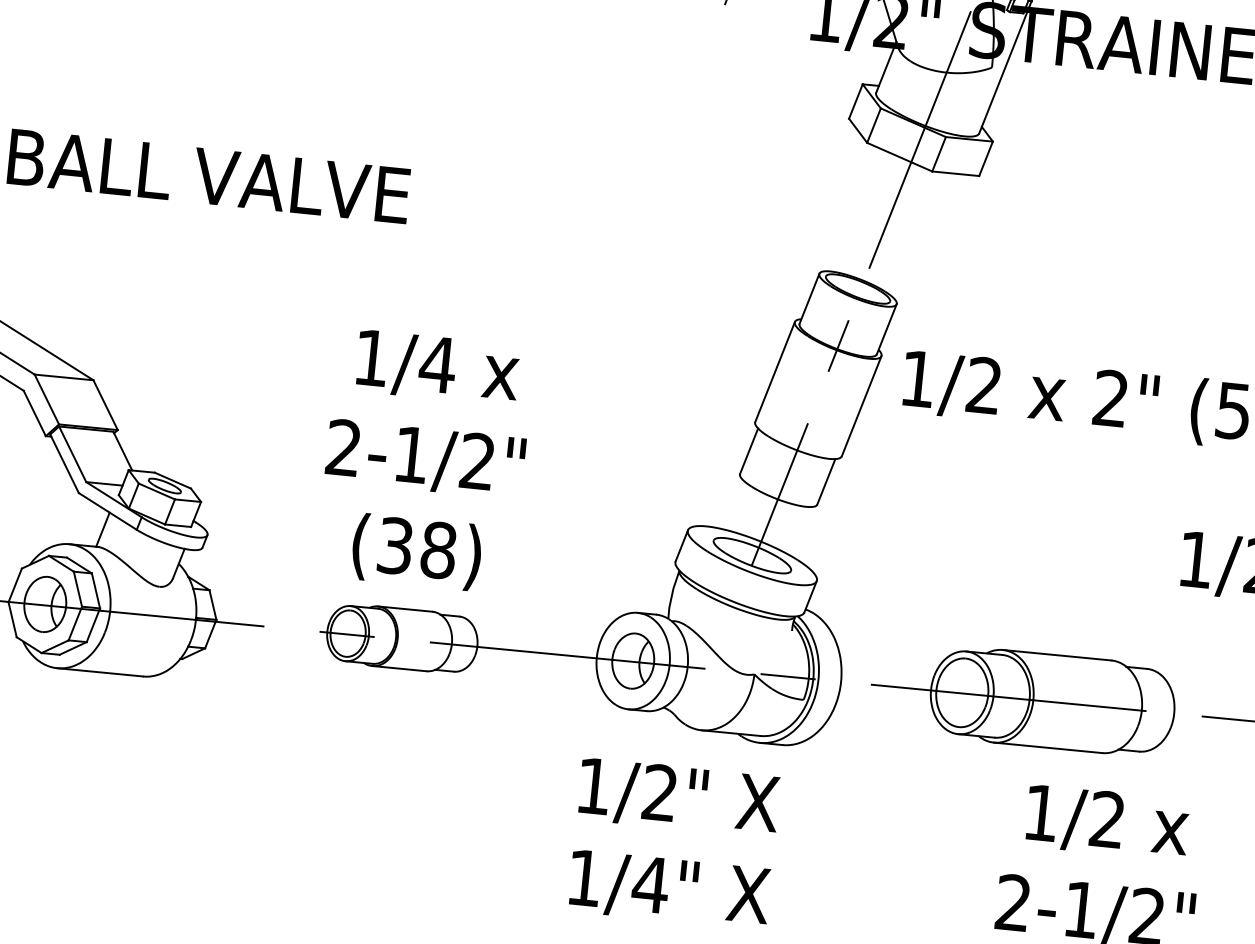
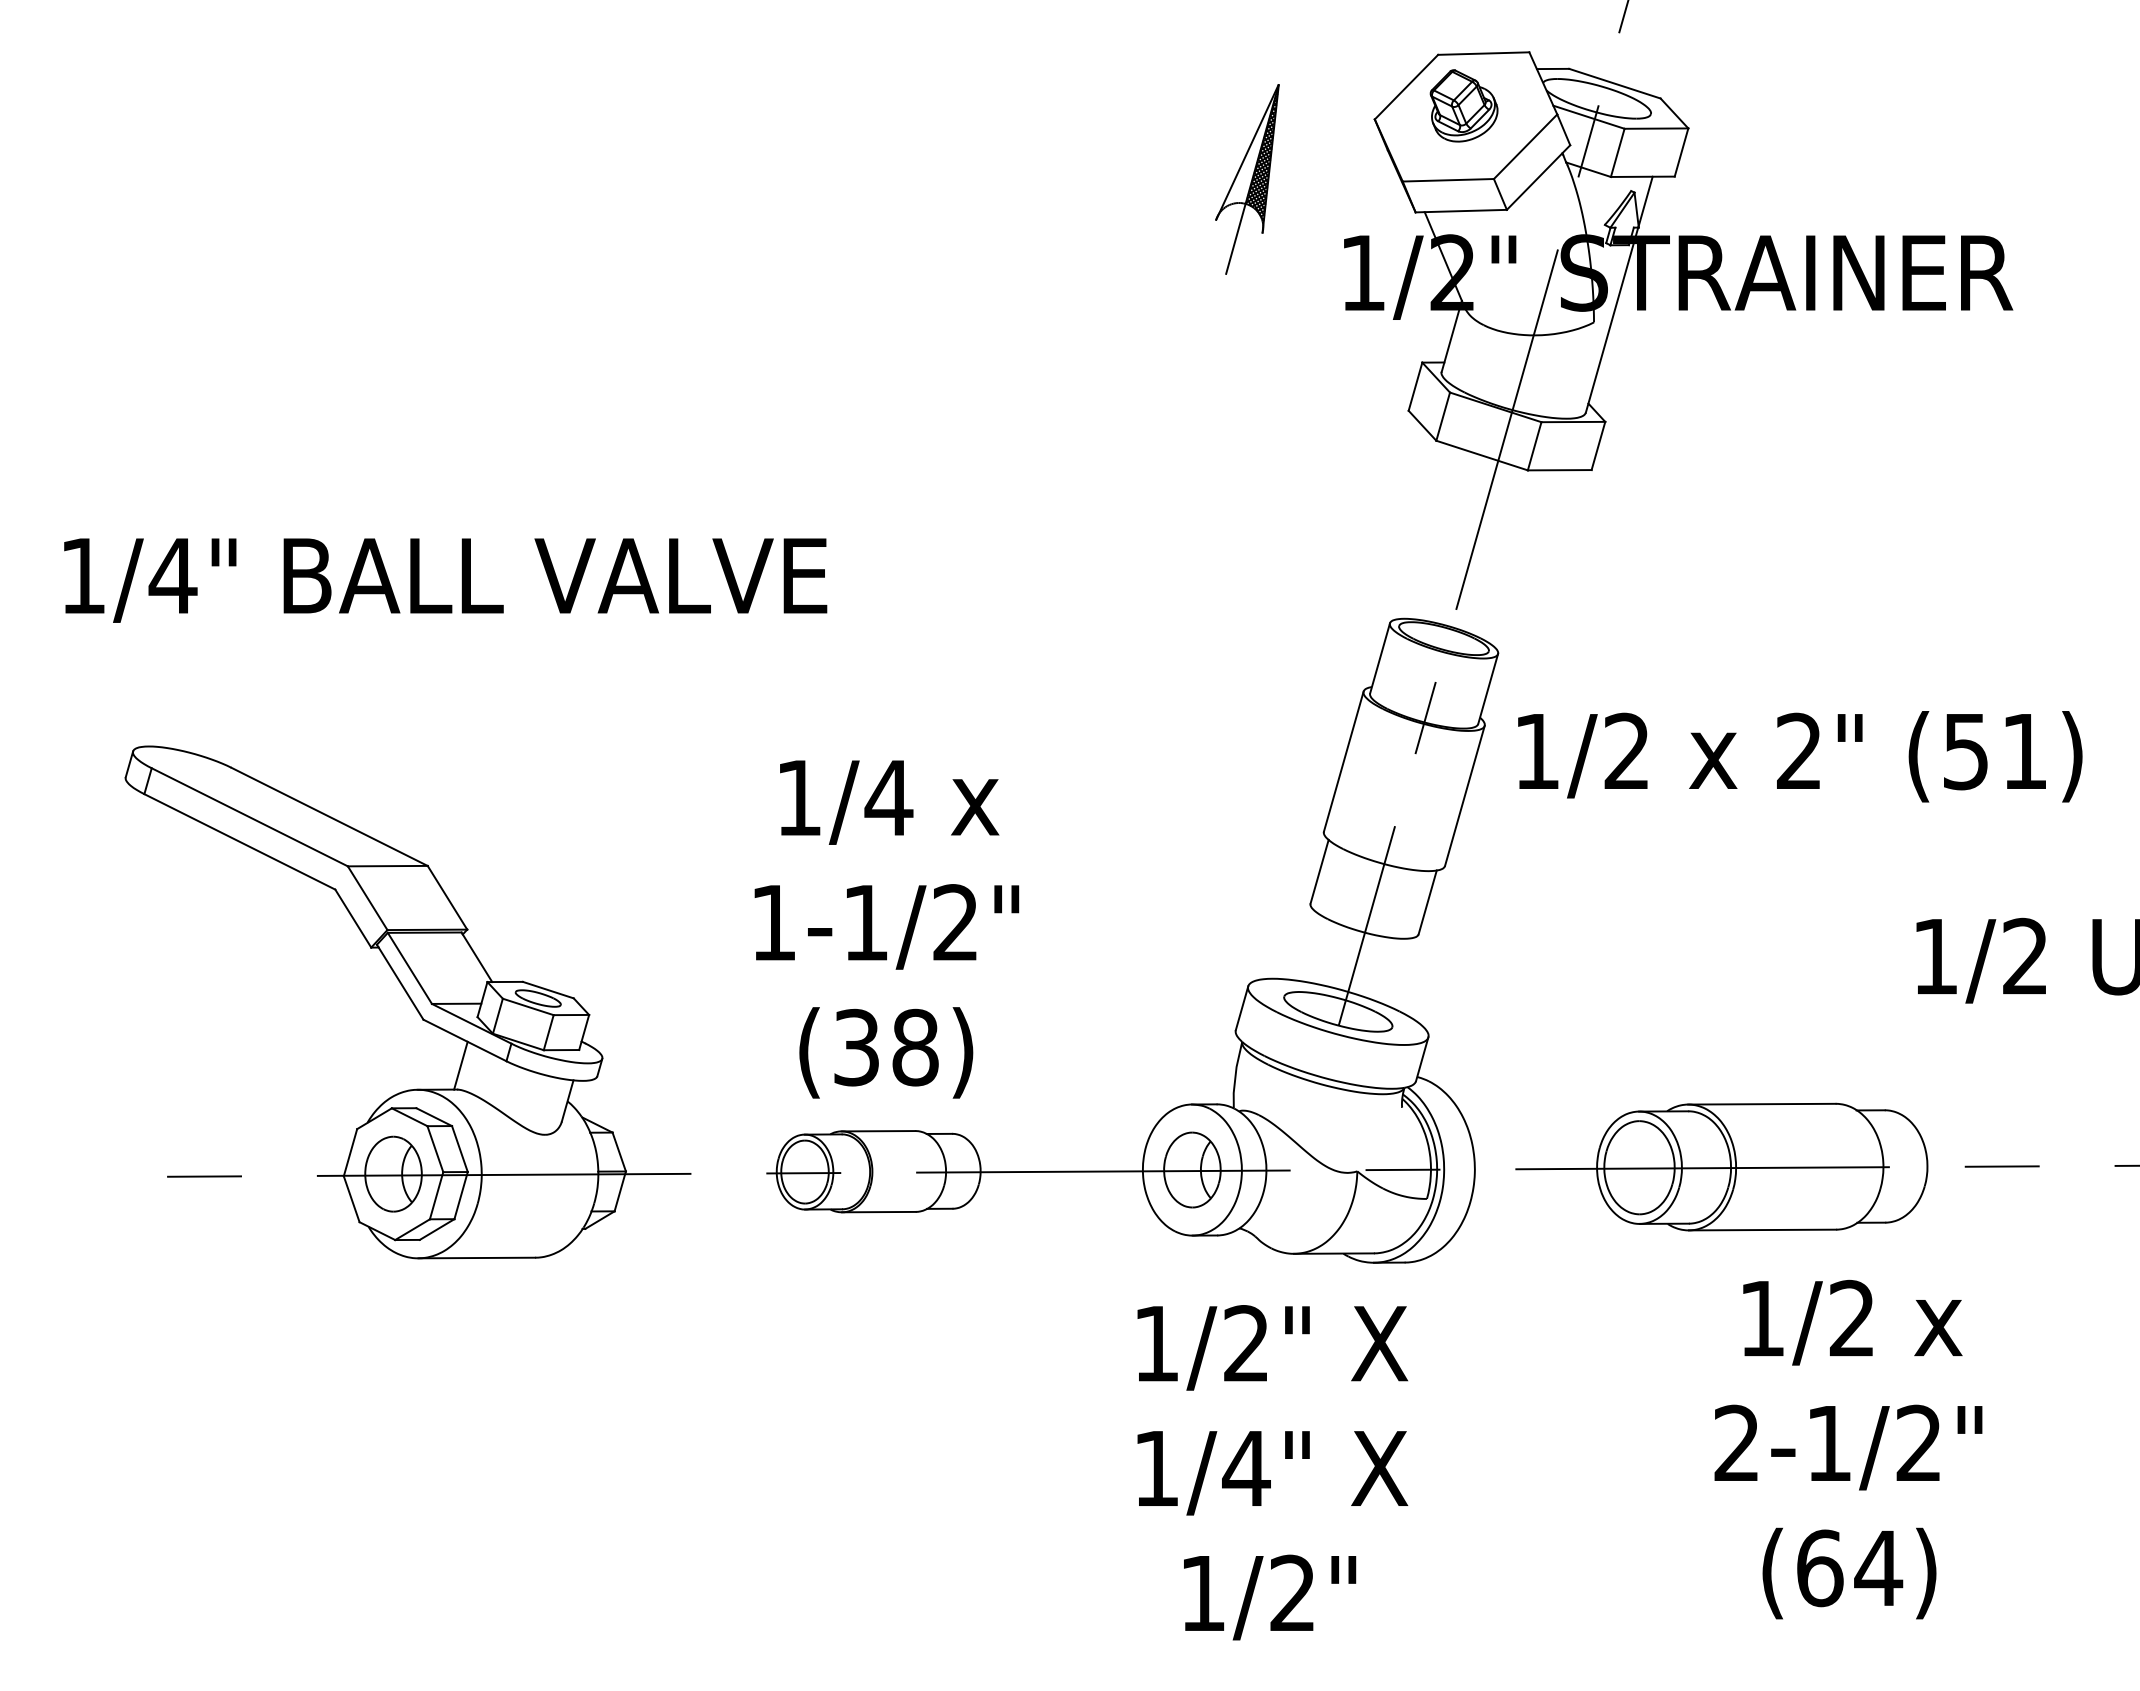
text: (342, 447) -> (772, 922), 2-1/2" -> 1-1/2"

